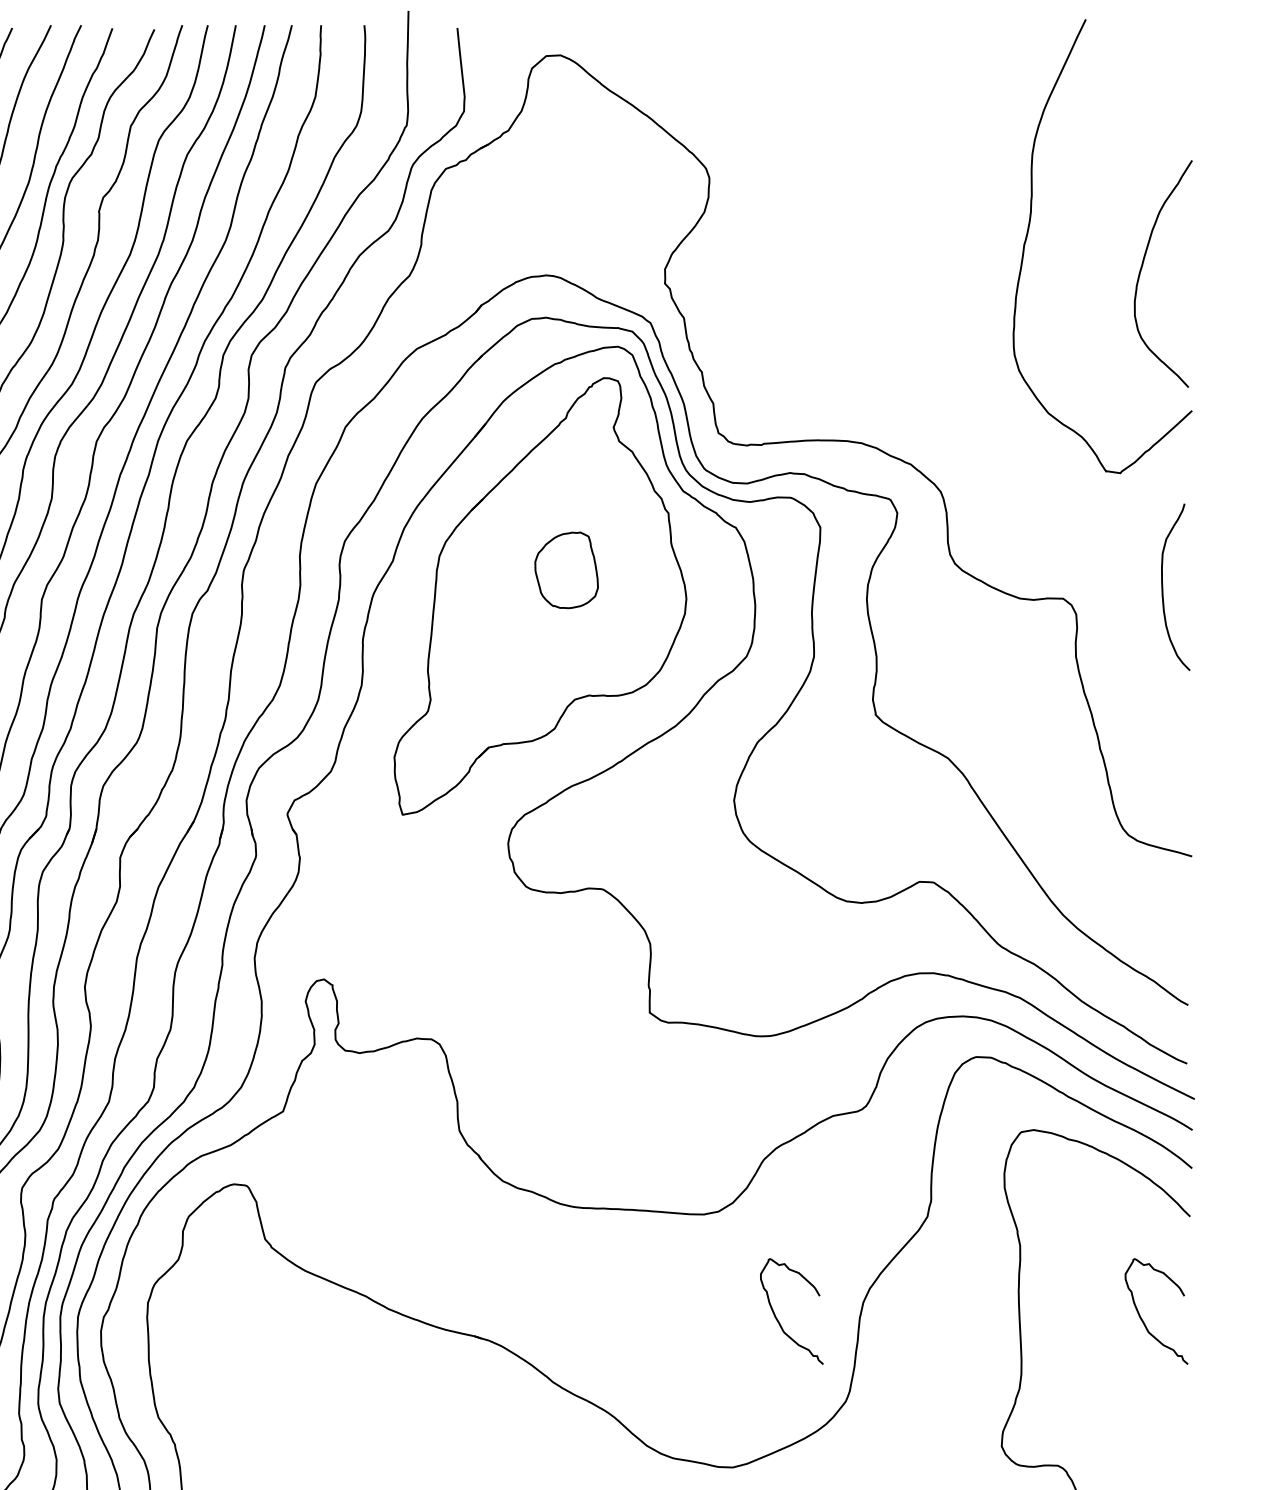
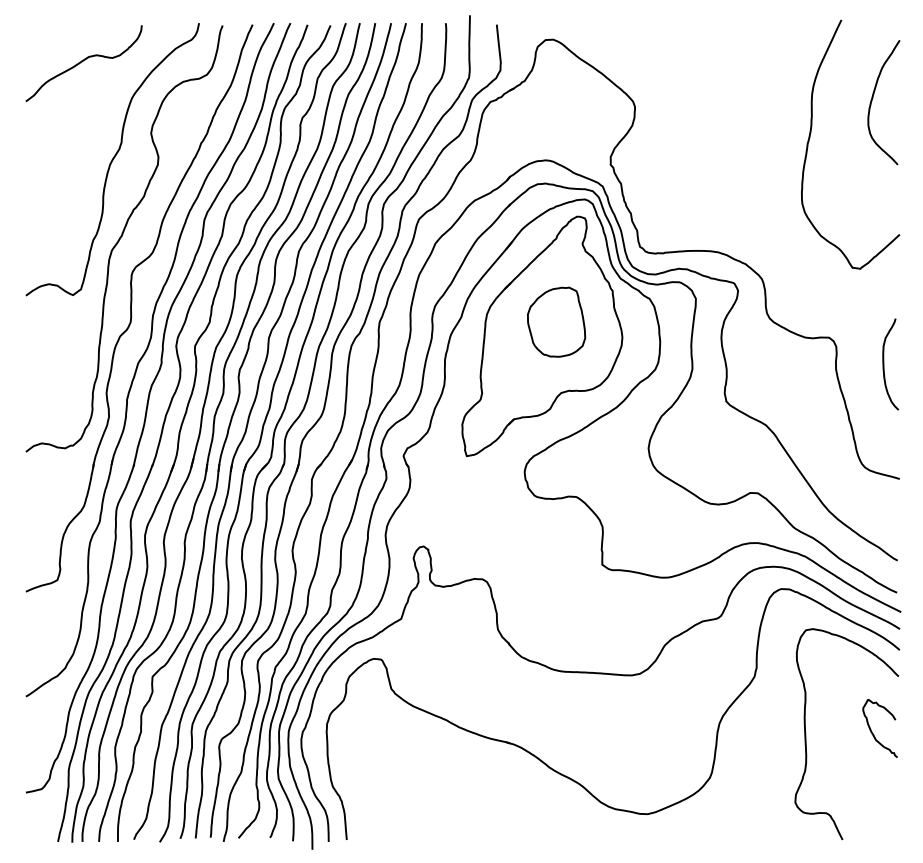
curve: (1144, 266) -> (873, 98), moved
part: (566, 569) -> (556, 321), size x1.67
curve: (1164, 587) -> (884, 364), moved
curve: (777, 1316) -> (672, 731), removed

